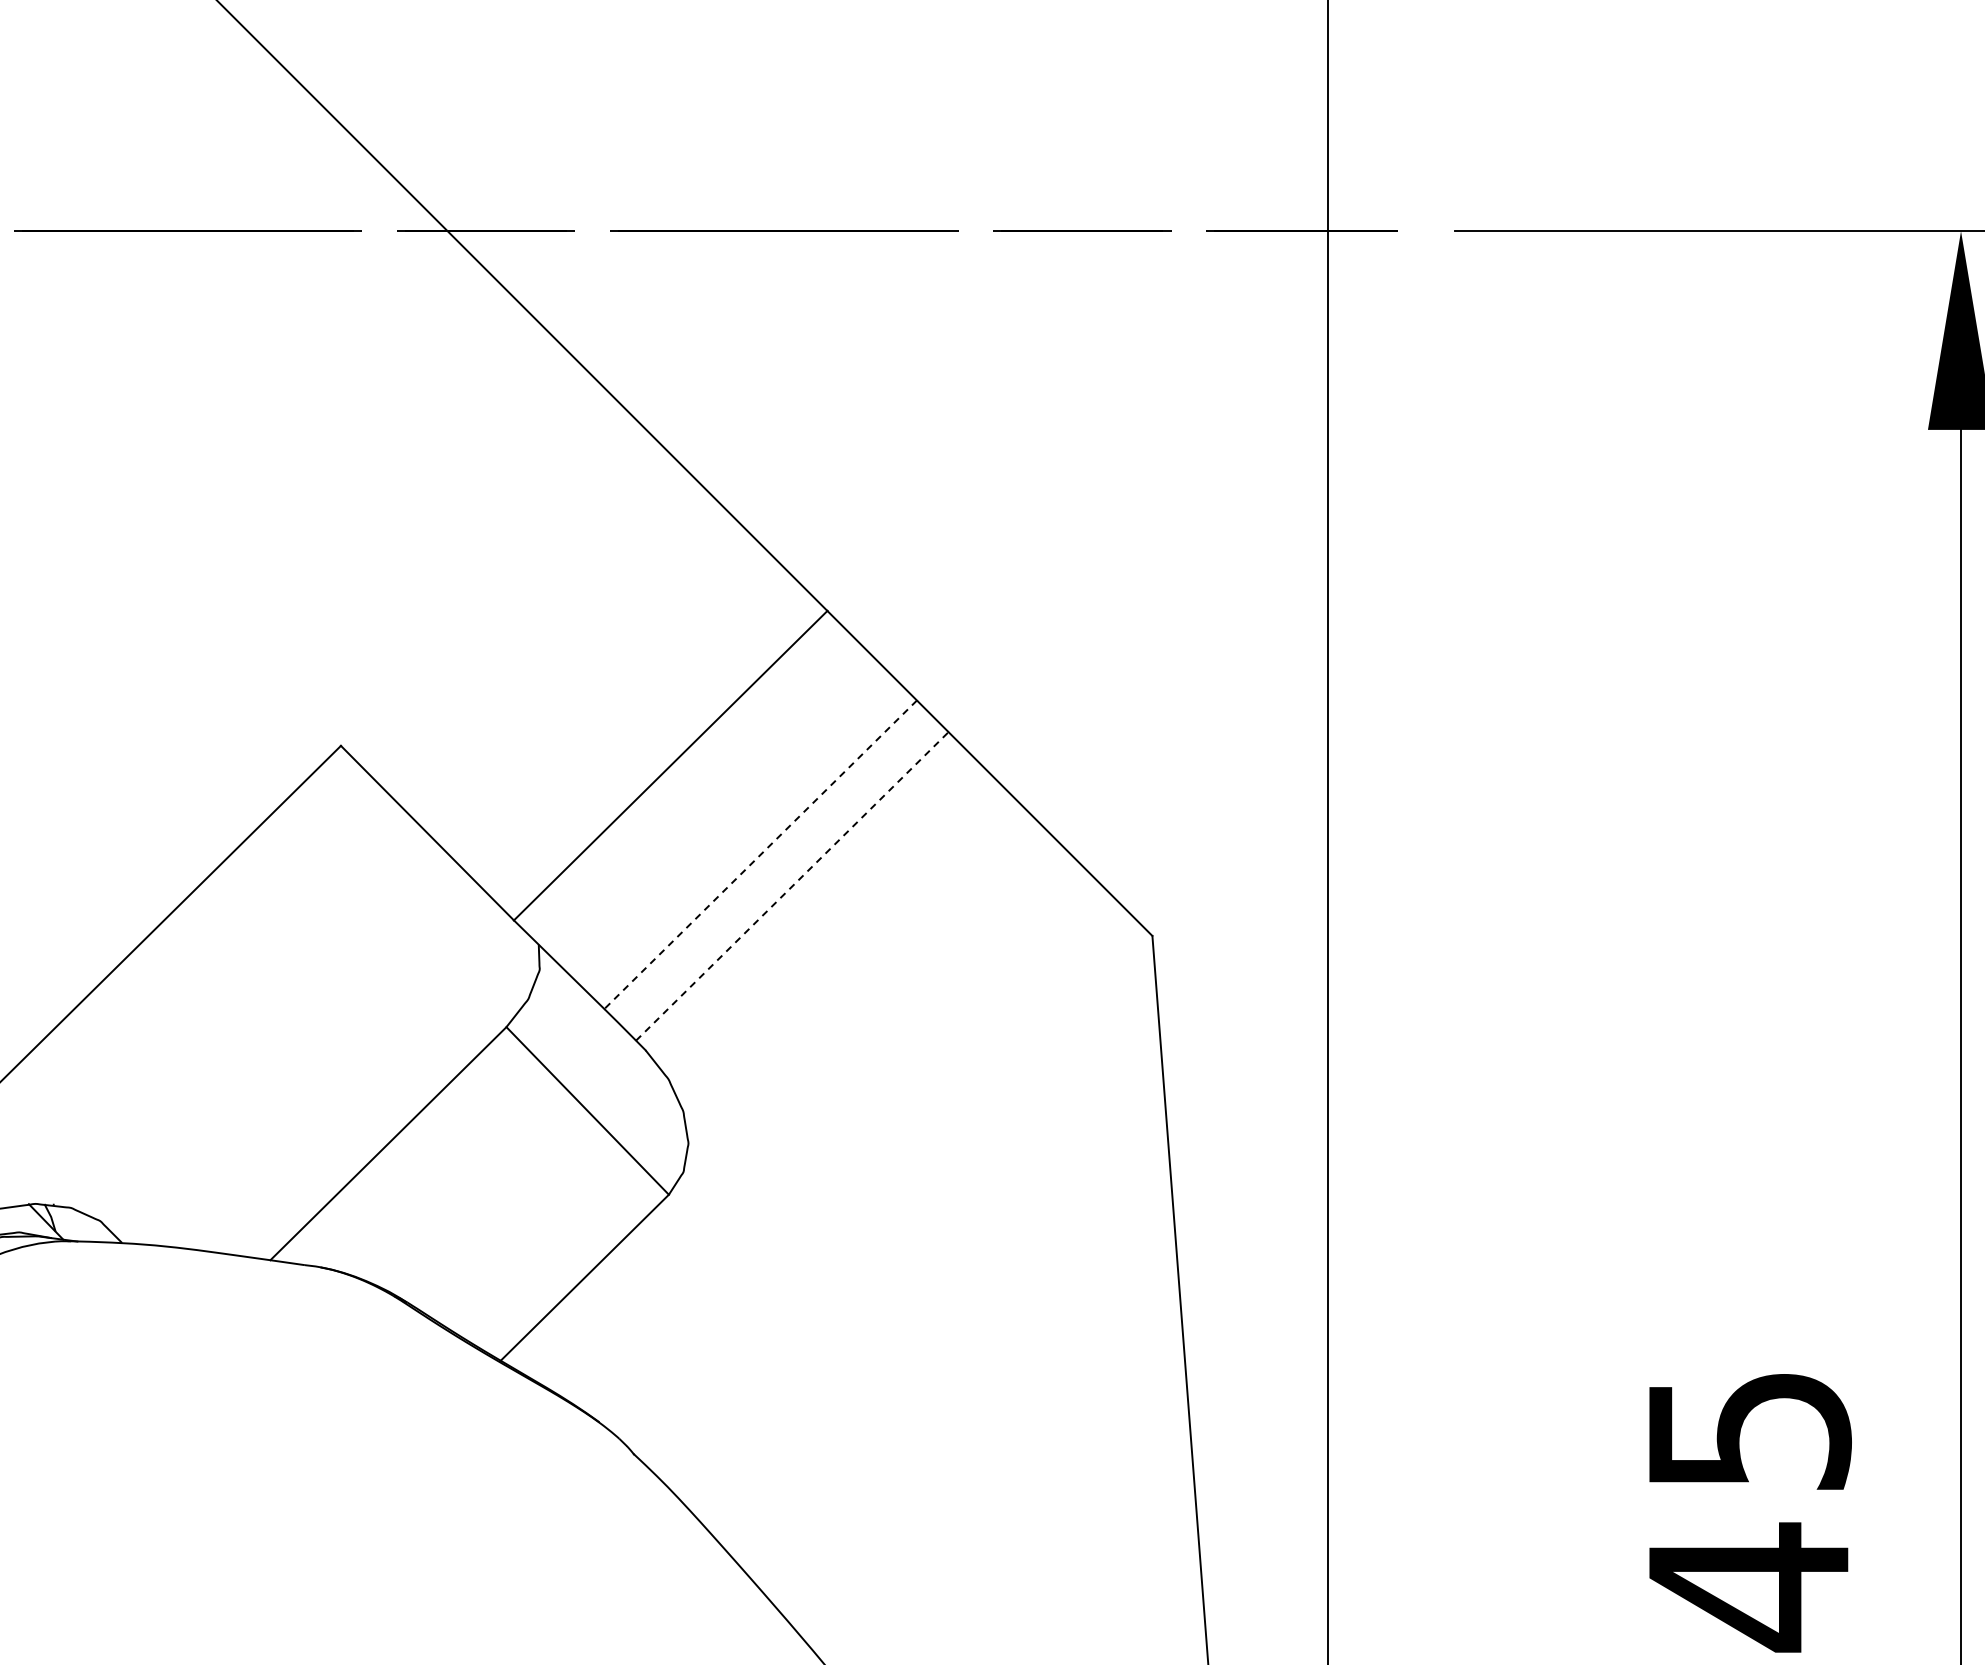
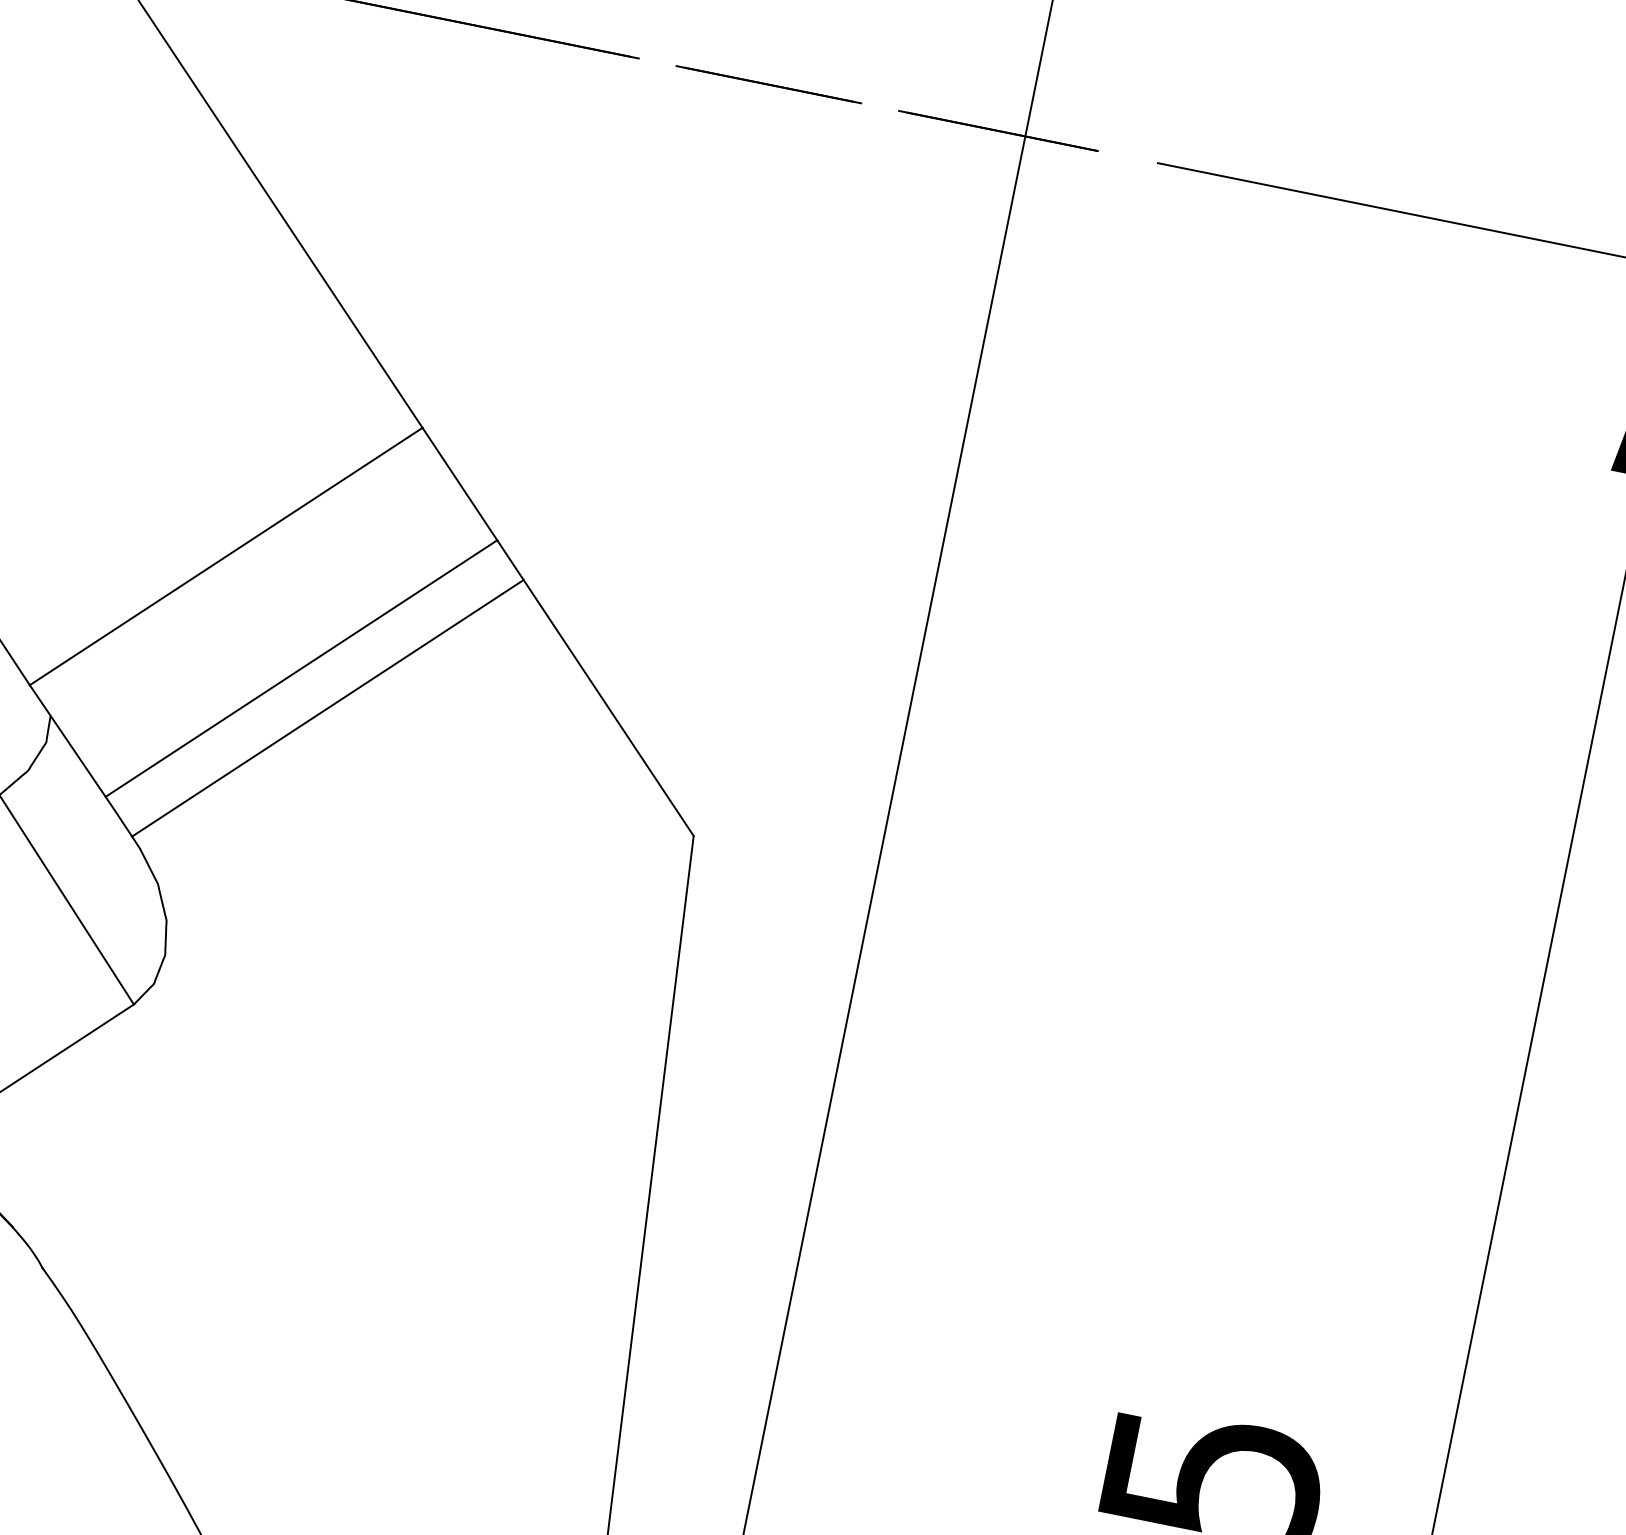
line: (760, 854) -> (301, 668), dashed -> solid
line: (792, 886) -> (328, 708), dashed -> solid

